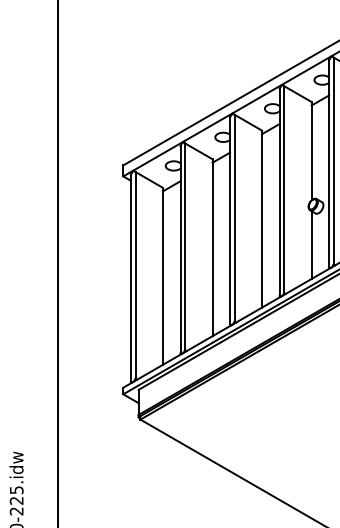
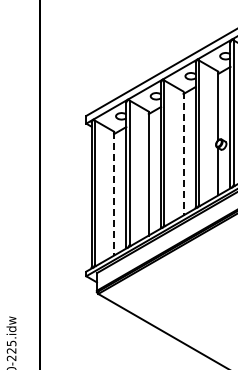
line: (262, 219) -> (183, 153), solid -> dashed
line: (163, 276) -> (114, 193), solid -> dashed

